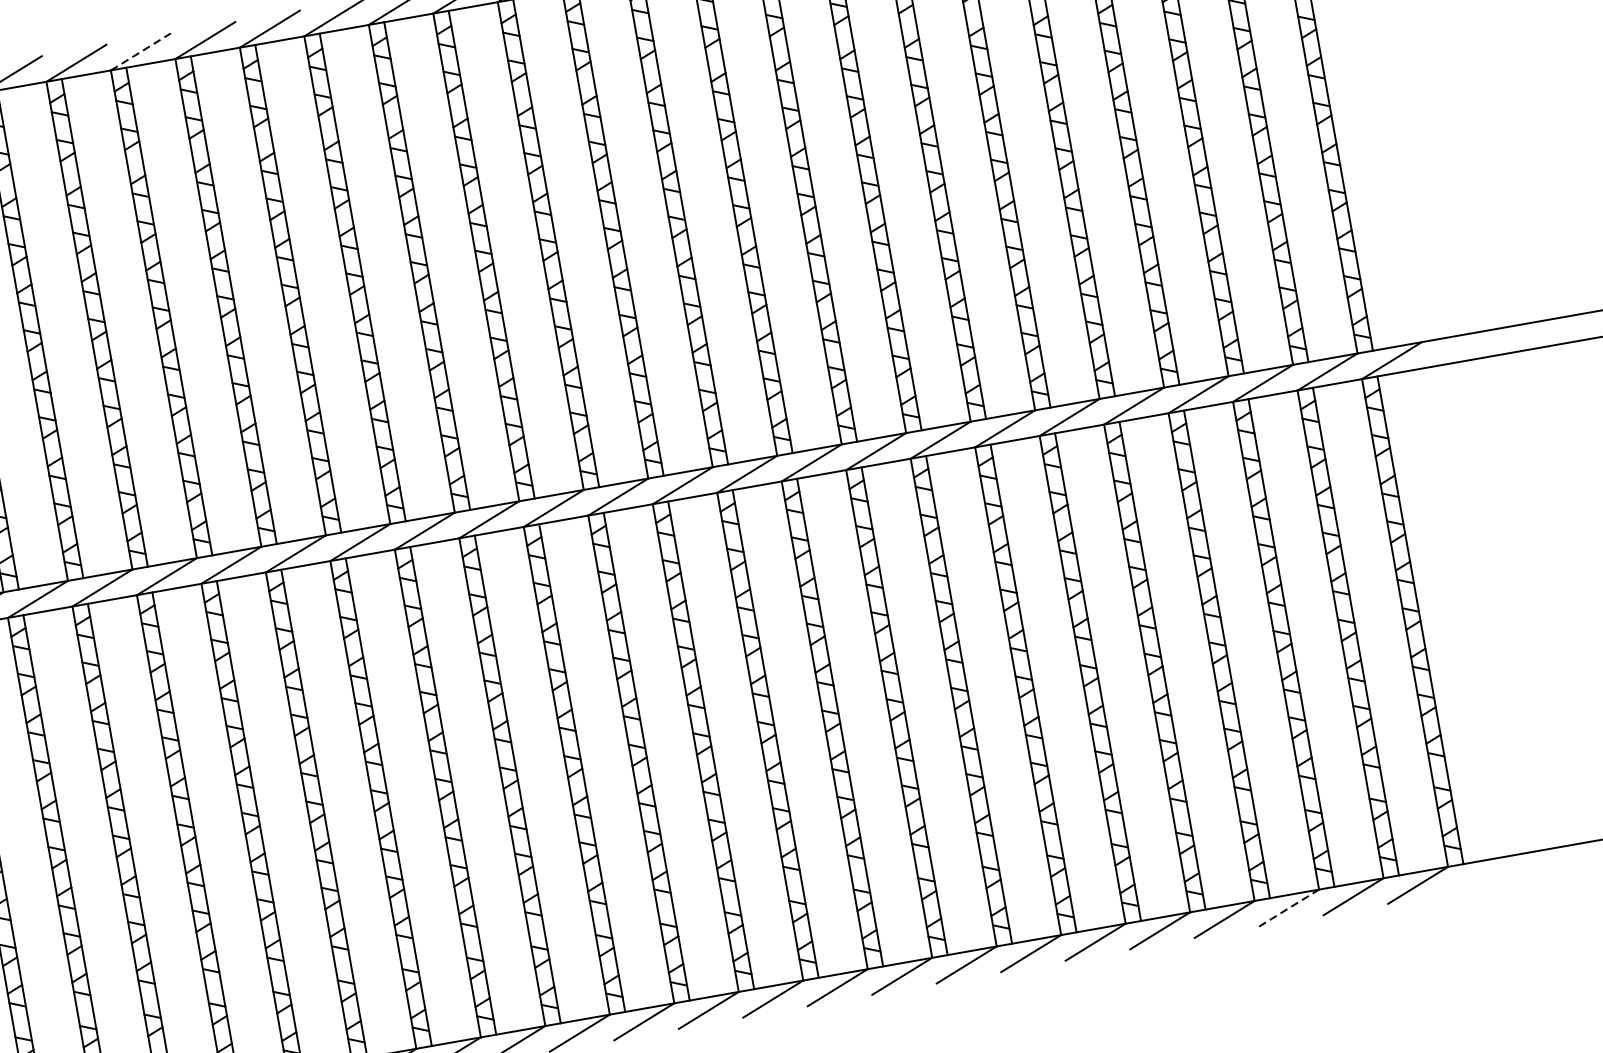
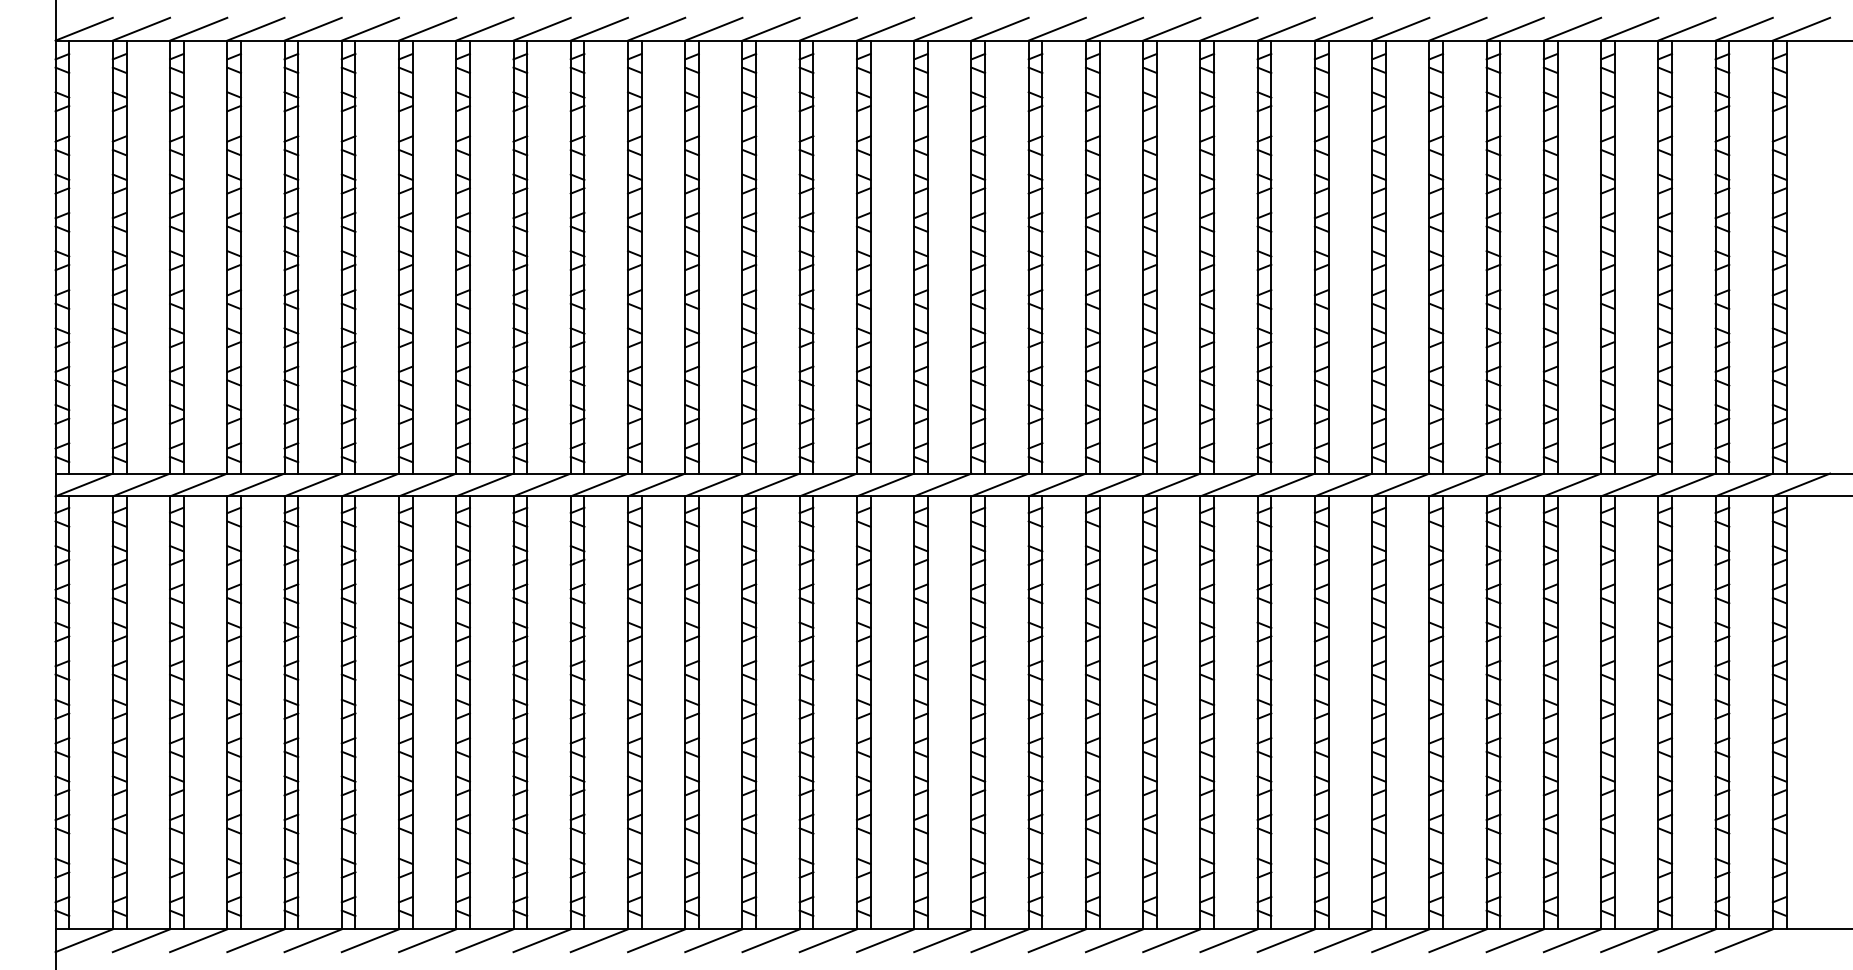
line: (141, 52) -> (771, 29), dashed -> solid
line: (1288, 907) -> (1629, 940), dashed -> solid

